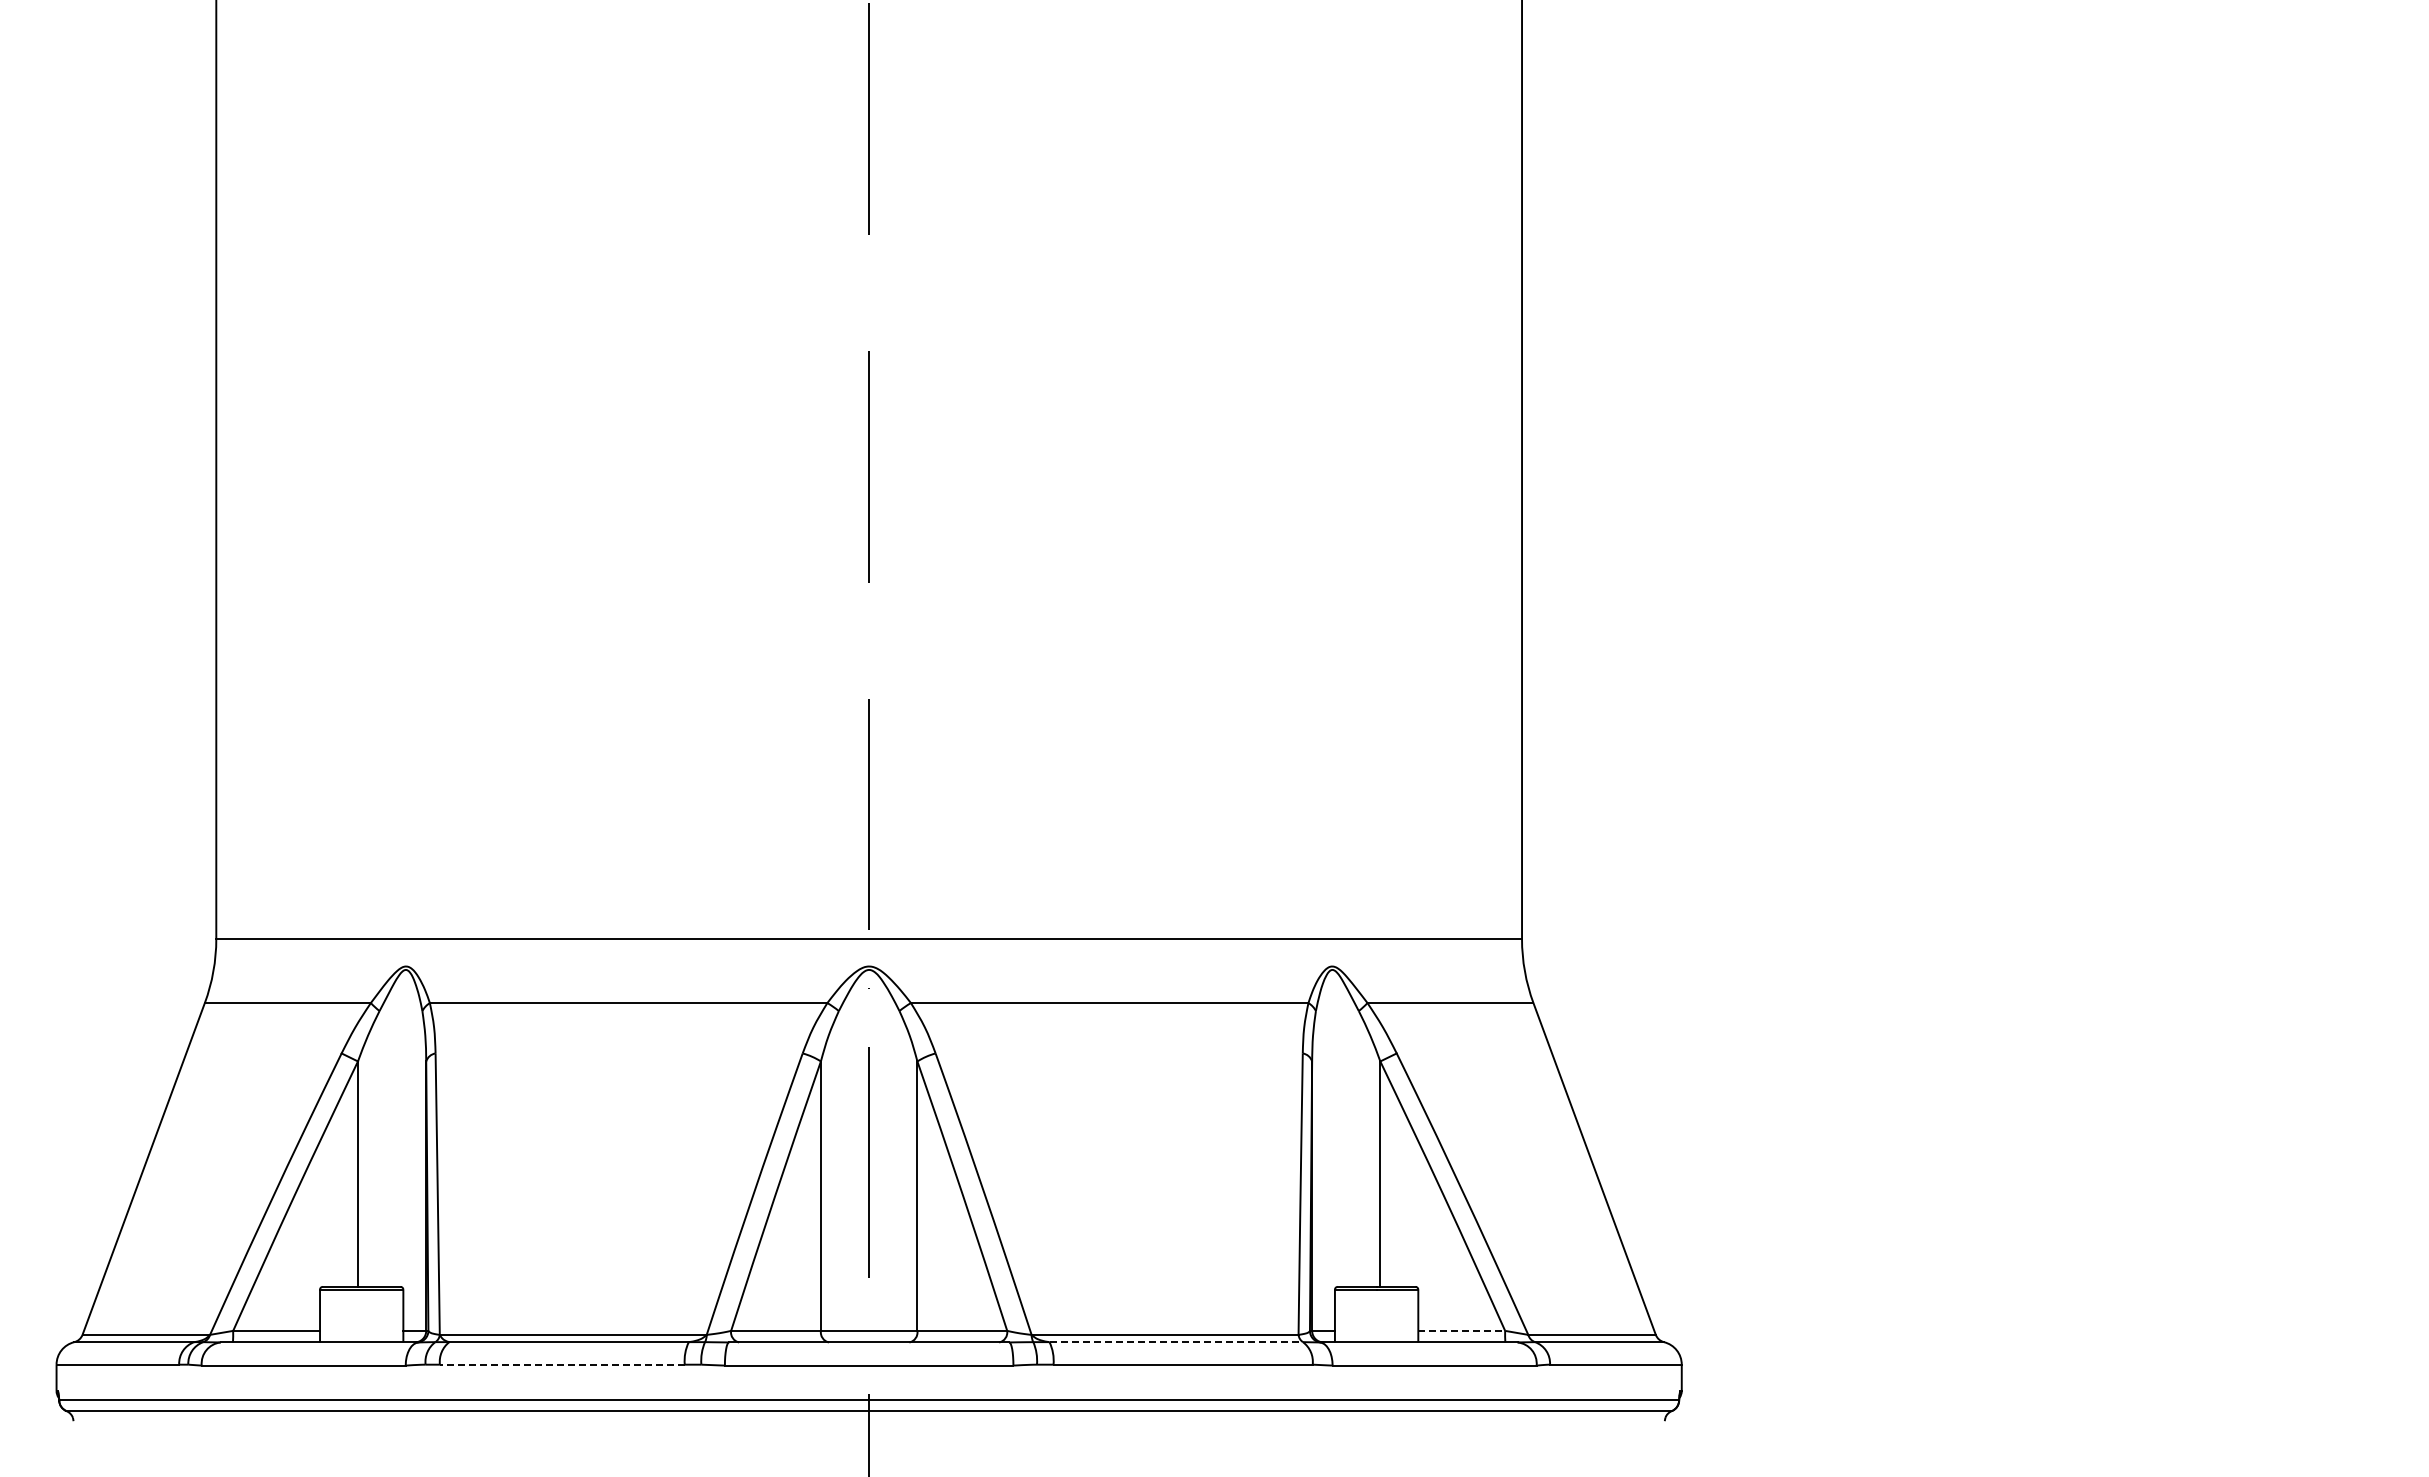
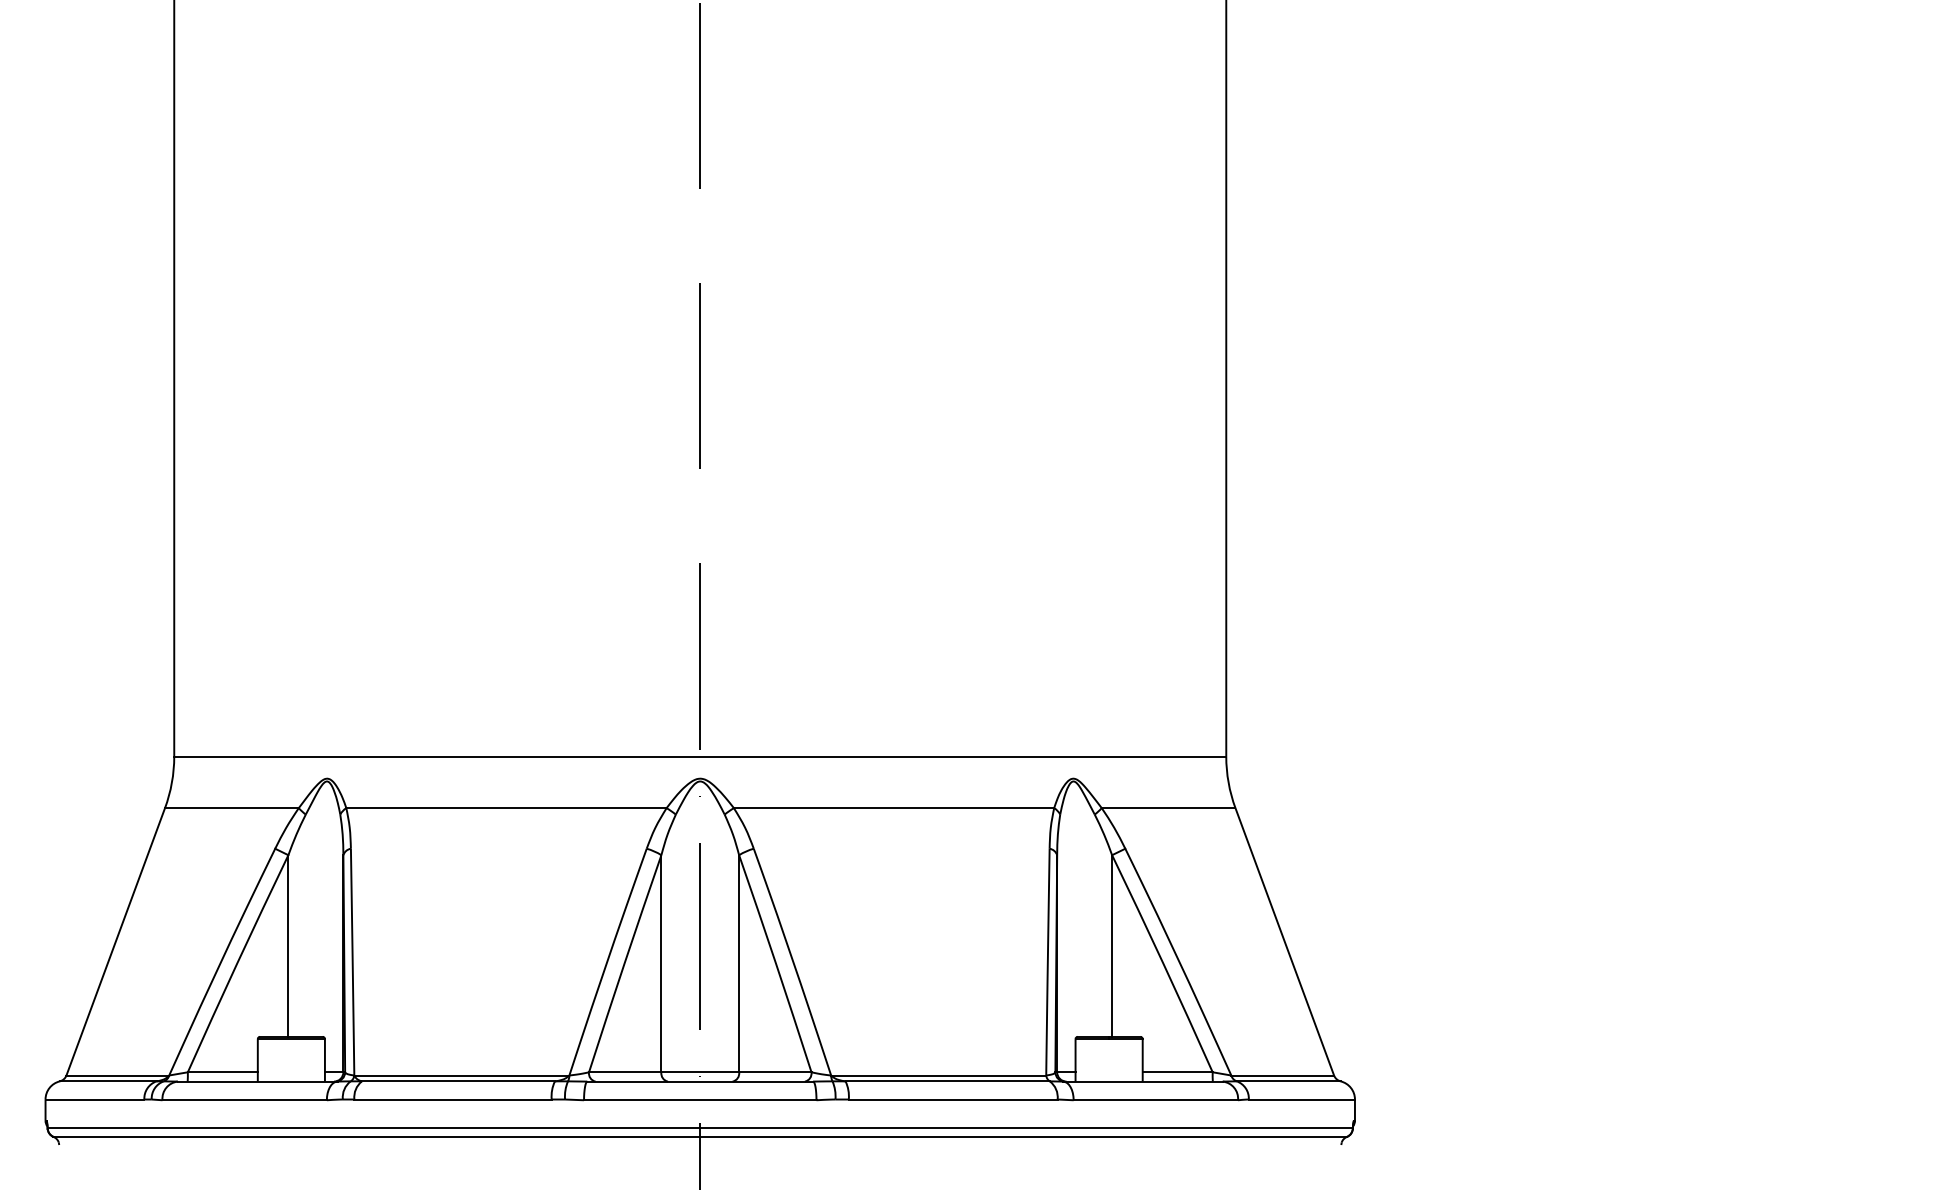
line: (1462, 1330) -> (1178, 1071), dashed -> solid
line: (1176, 1342) -> (947, 1081), dashed -> solid
line: (561, 1364) -> (452, 1099), dashed -> solid

